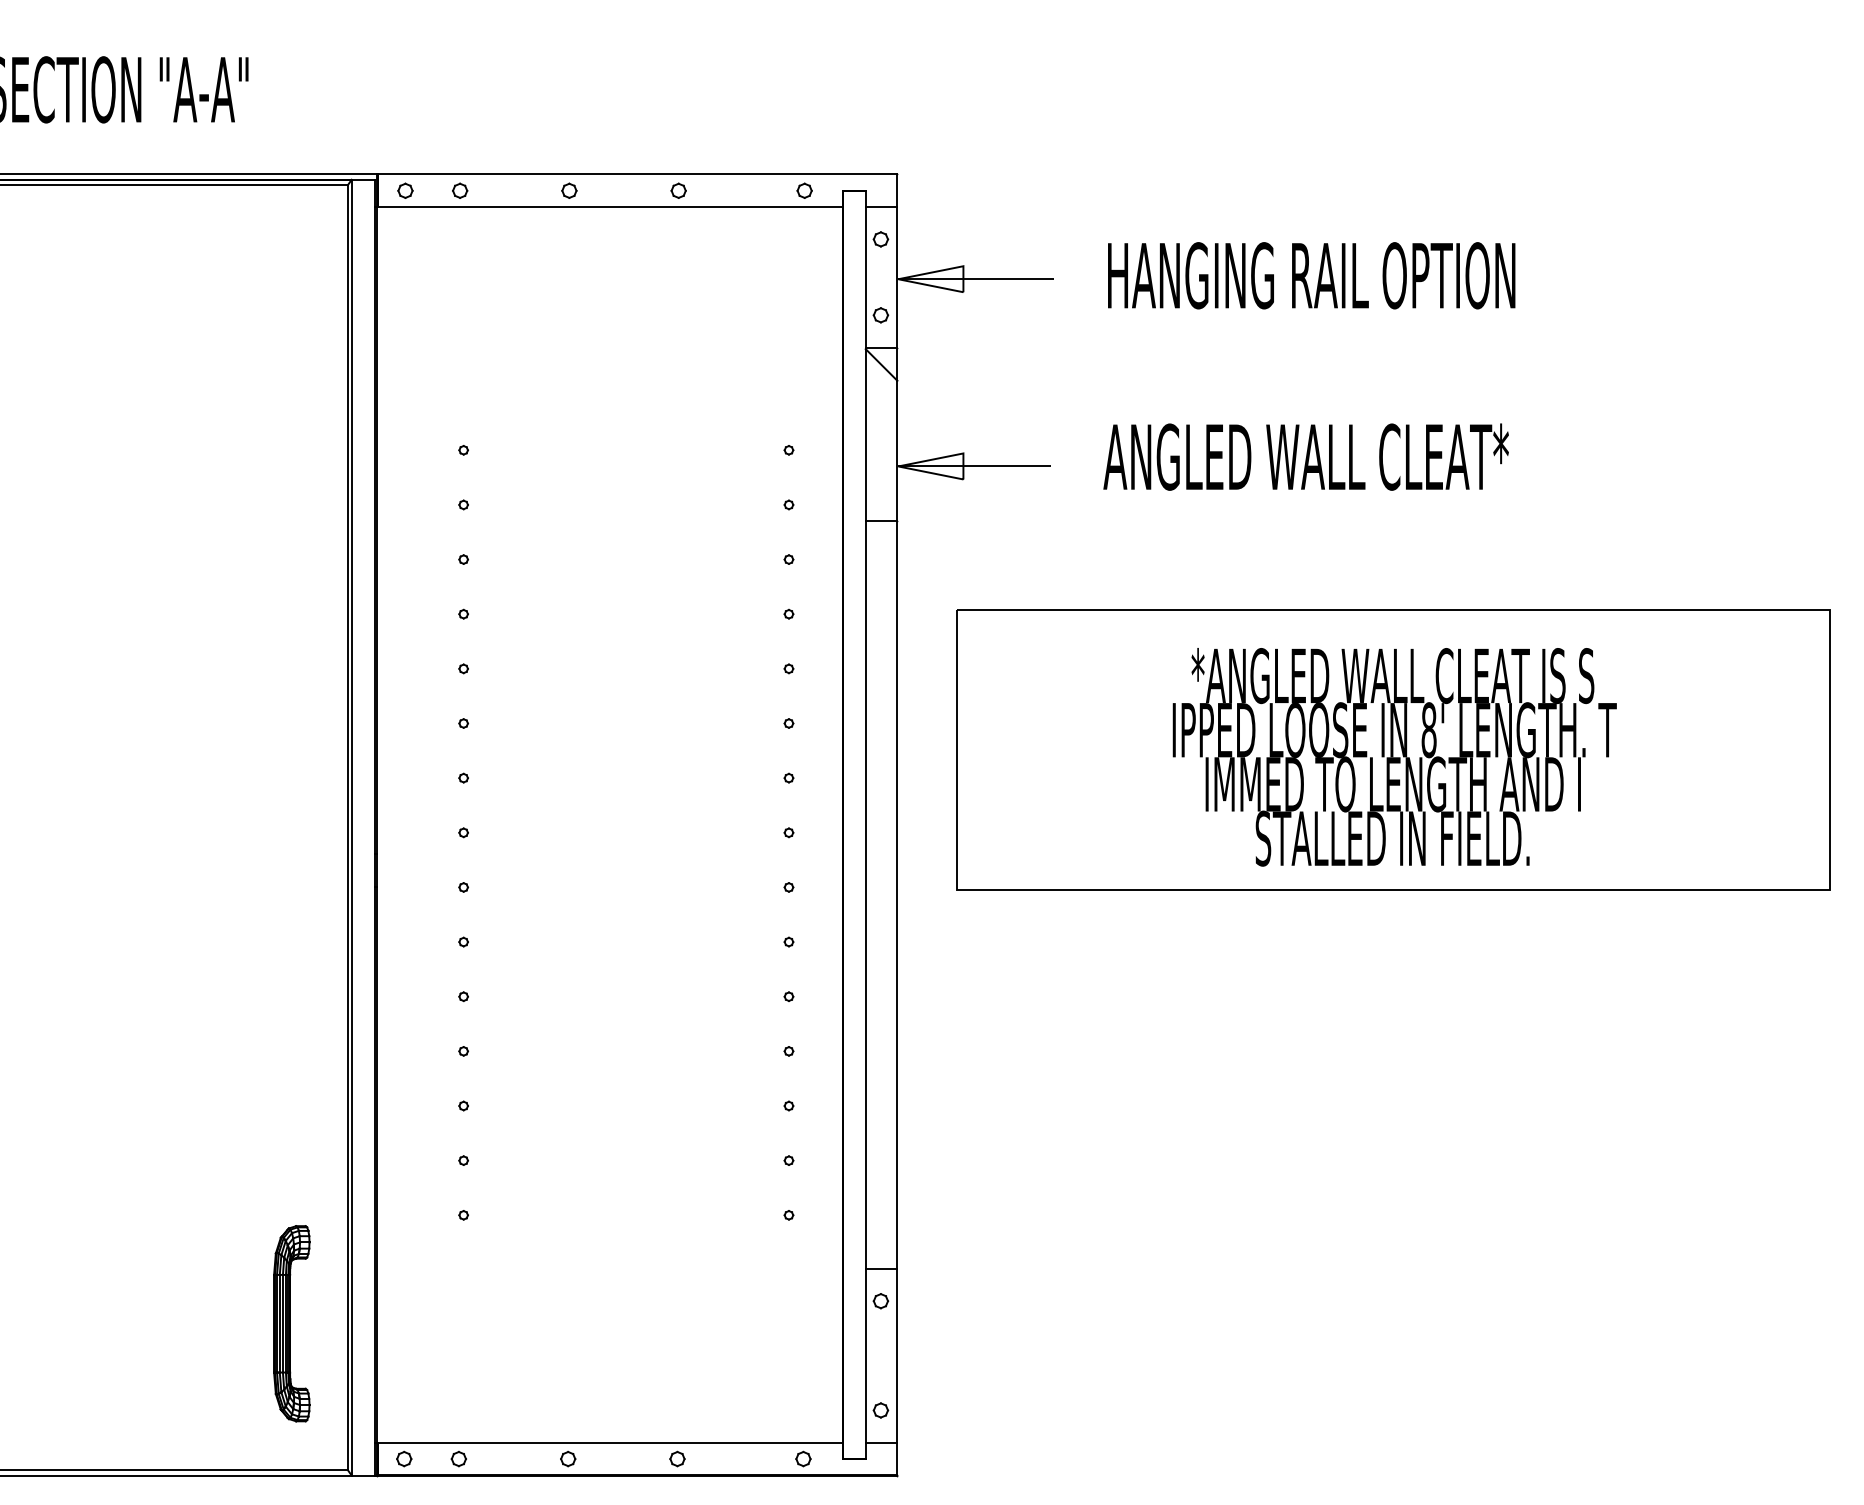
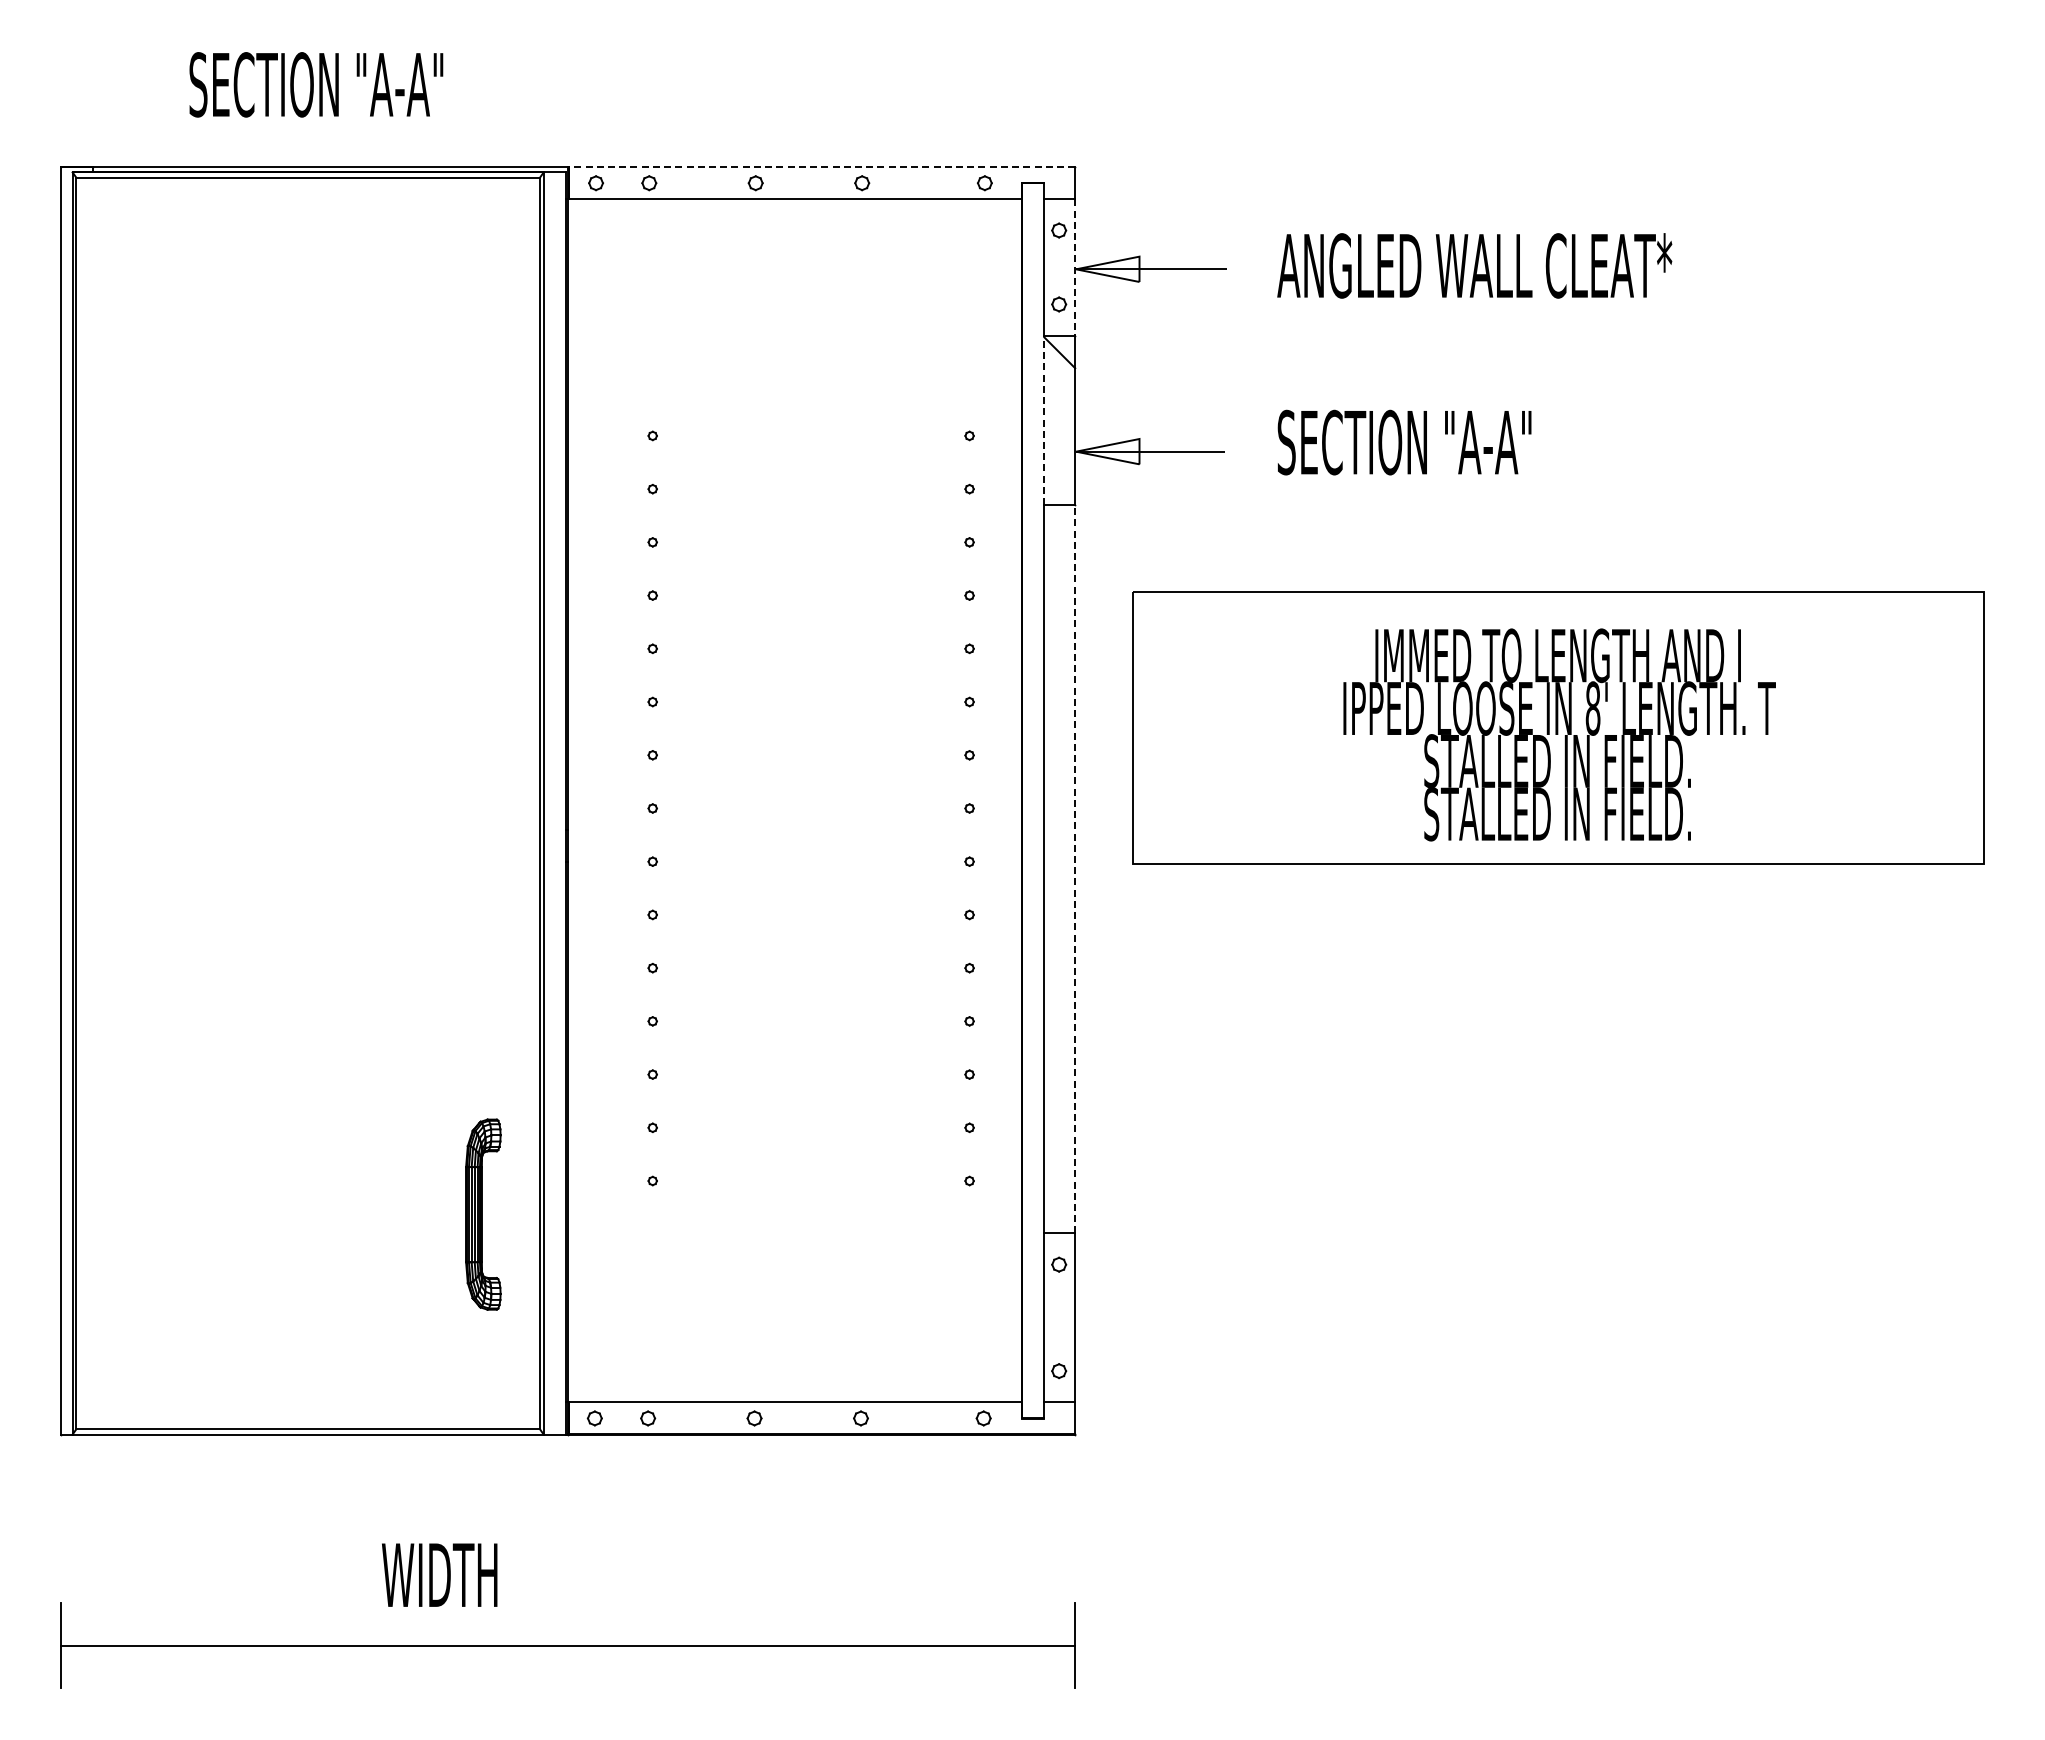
line: (637, 174) -> (822, 167), solid -> dashed
text: (1310, 275) -> (1477, 265), HANGING RAIL OPTION -> ANGLED WALL CLEAT*
line: (897, 278) -> (1075, 268), solid -> dashed
line: (865, 434) -> (1044, 420), solid -> dashed
text: (1305, 457) -> (1472, 442), ANGLED WALL CLEAT* -> SECTION "A-A"
text: (1392, 675) -> (1557, 655), *ANGLED WALL CLEAT IS S -> IMMED TO LENGTH AND I
text: (1392, 784) -> (1557, 761), IMMED TO LENGTH AND I -> STALLED IN FIELD.
line: (897, 894) -> (1075, 868), solid -> dashed
part: (291, 1323) -> (483, 1214), moved

